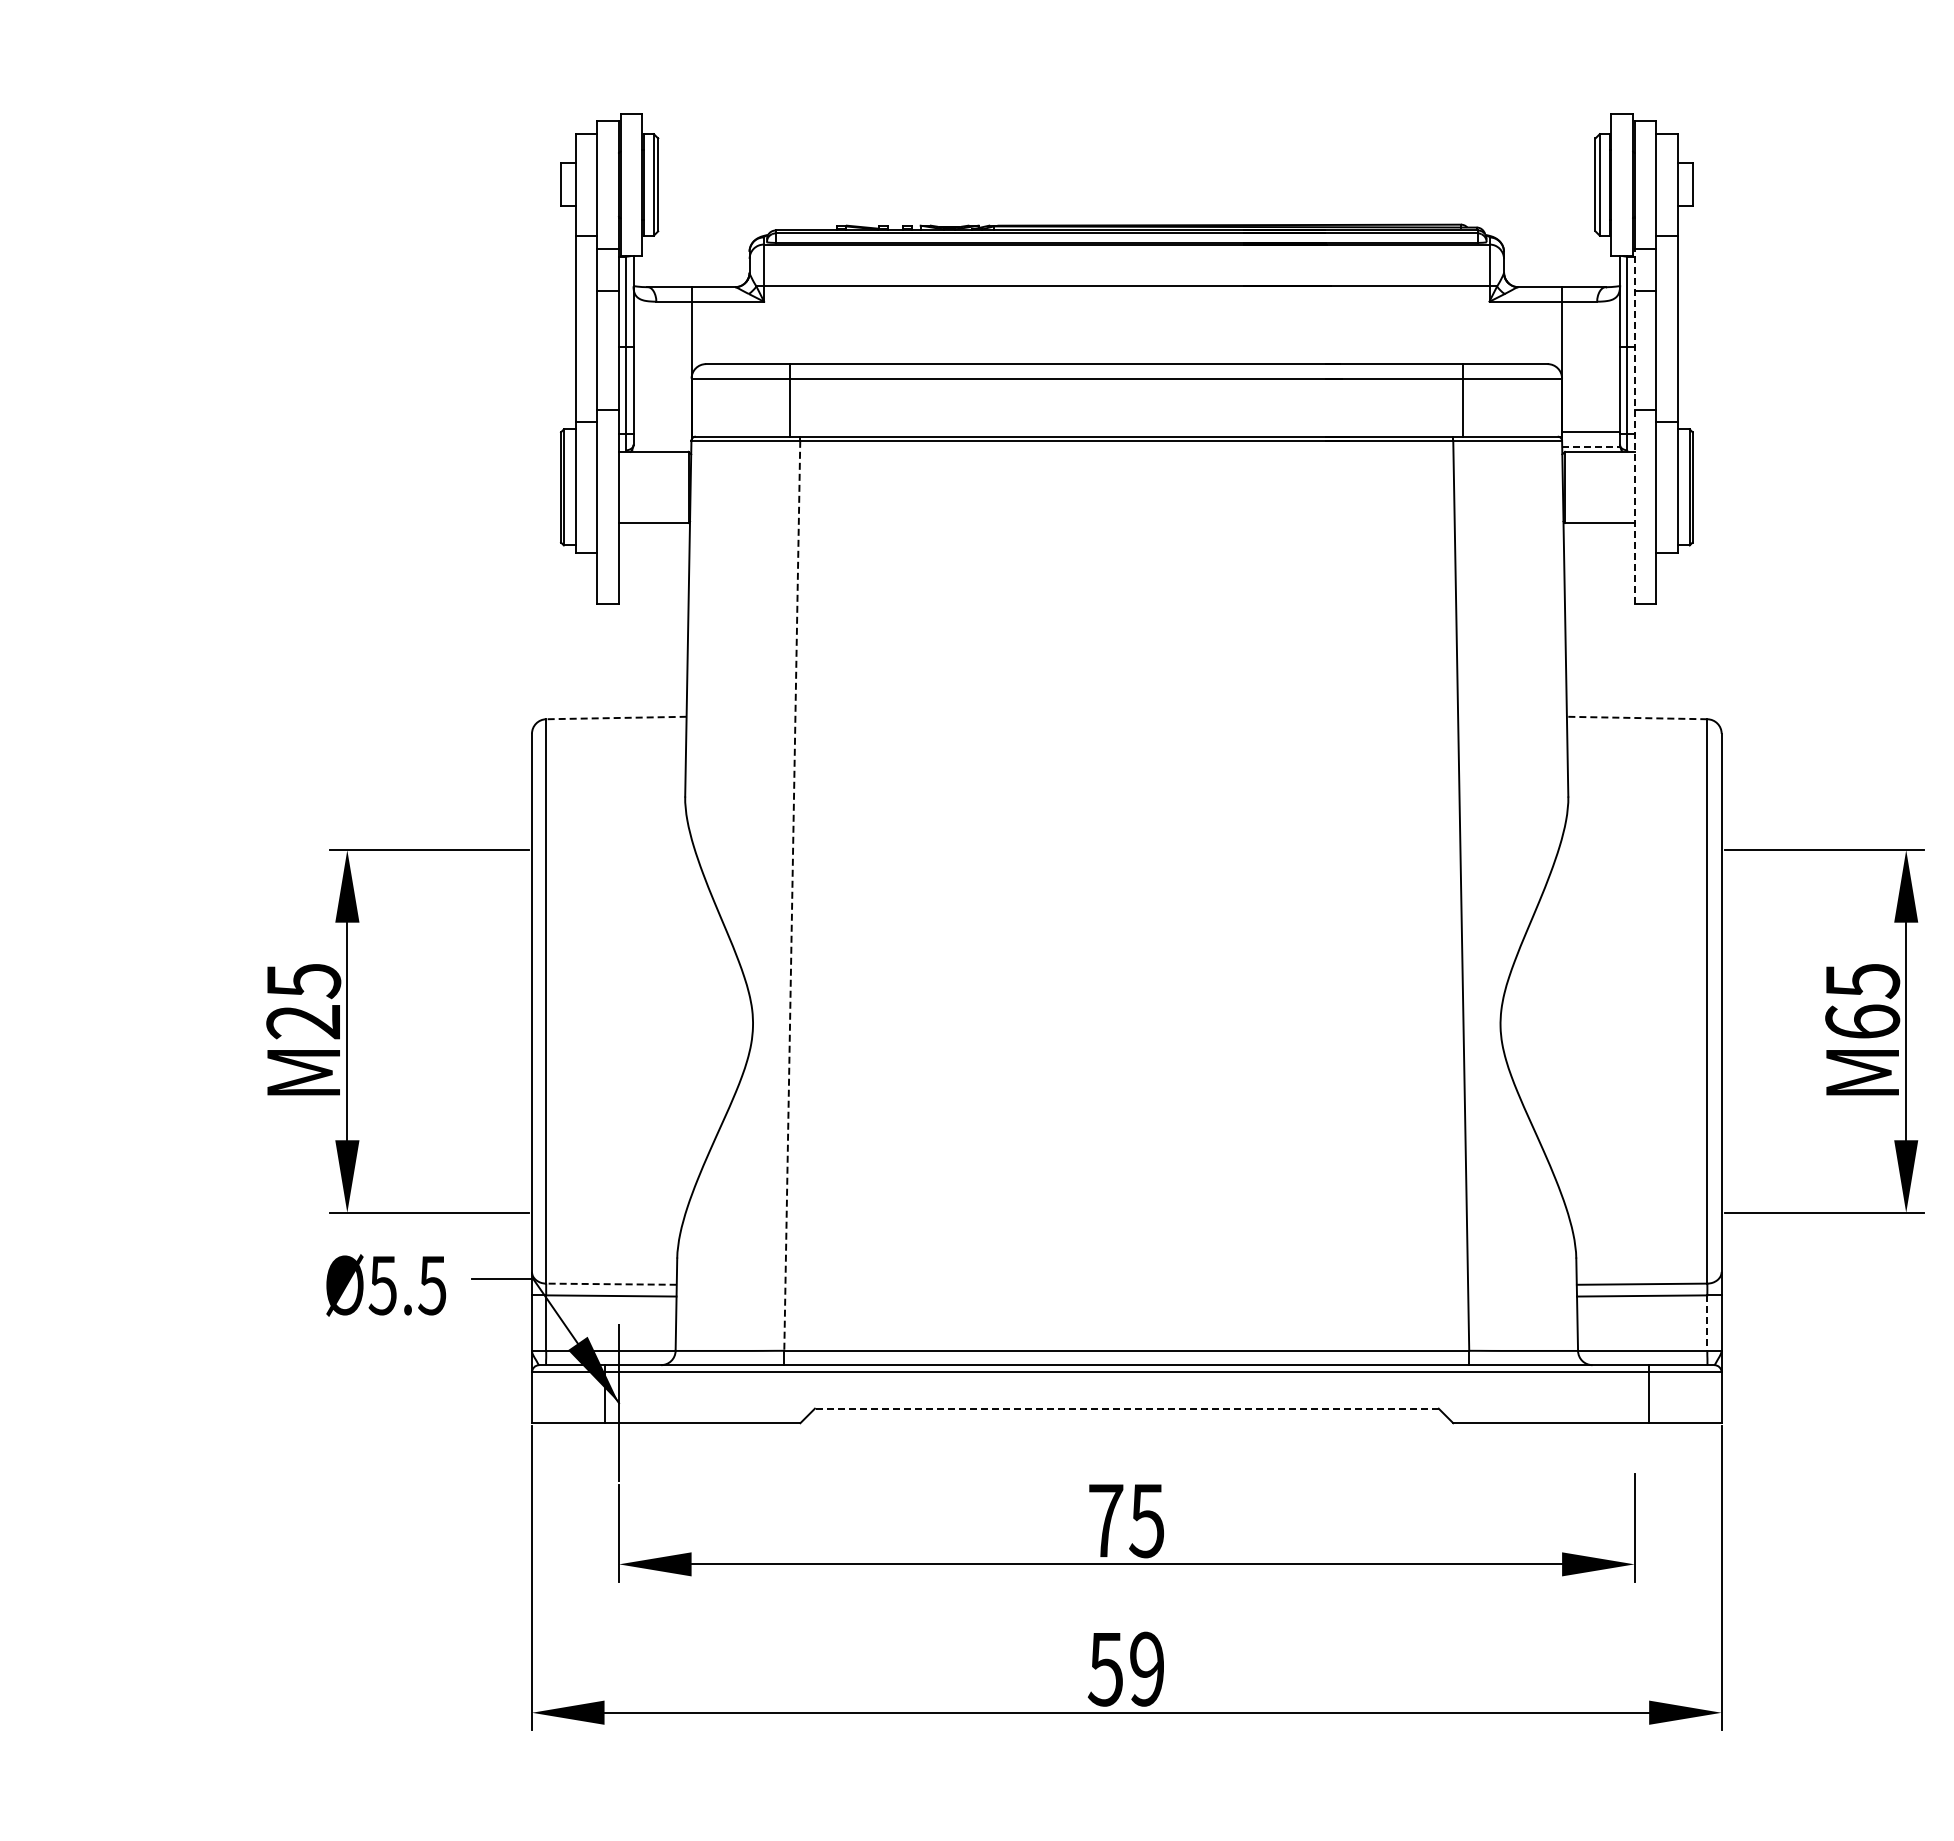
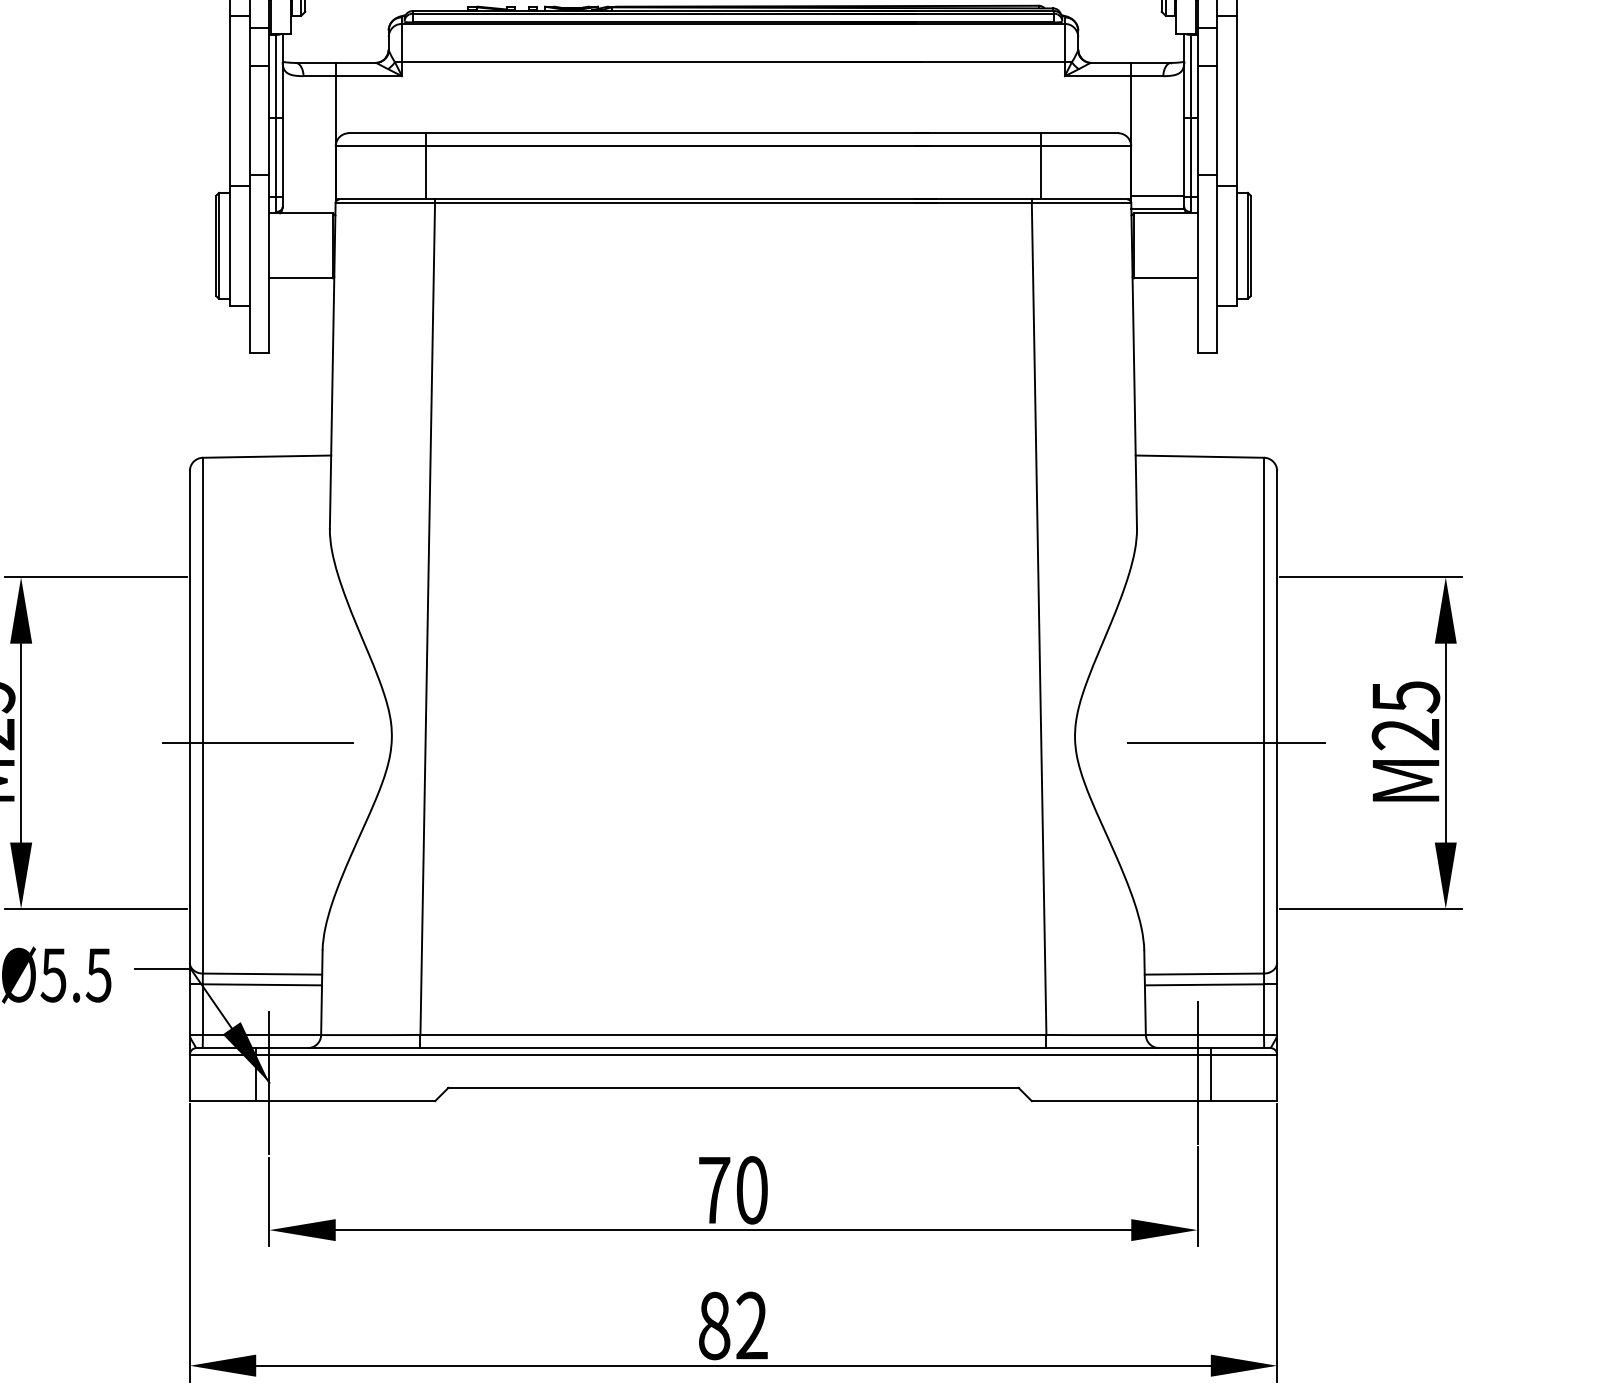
line: (1634, 426) -> (1197, 190), dashed -> solid
line: (1591, 446) -> (1158, 208), dashed -> solid
line: (615, 718) -> (266, 457), dashed -> solid
line: (1636, 718) -> (1199, 457), dashed -> solid
line: (792, 896) -> (427, 619), dashed -> solid
text: (1862, 1021) -> (1405, 734), M65 -> M25
line: (606, 1031) -> (257, 743), added
line: (1666, 1031) -> (1226, 743), added
line: (610, 1284) -> (261, 974), dashed -> solid
line: (1707, 1323) -> (1264, 1010), dashed -> solid
line: (1634, 1391) -> (1197, 1072), added
line: (1126, 1408) -> (733, 1087), dashed -> solid
text: (1146, 1520) -> (751, 1190), 75 -> 70
text: (1125, 1669) -> (732, 1326), 59 -> 82

